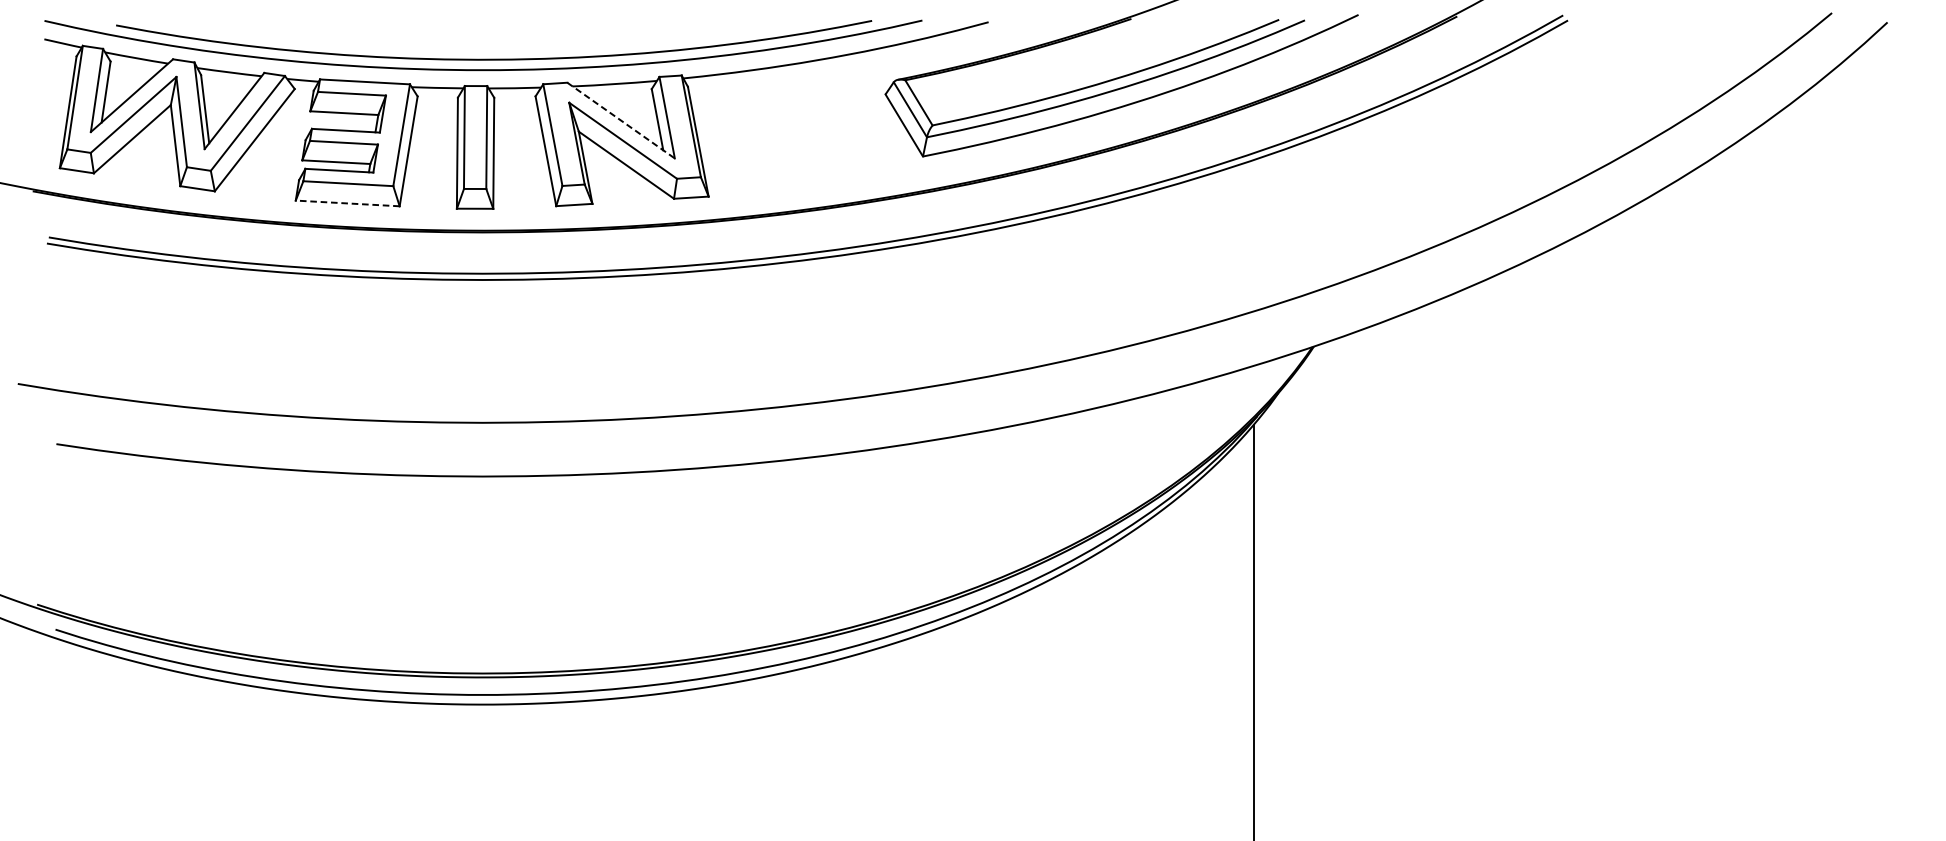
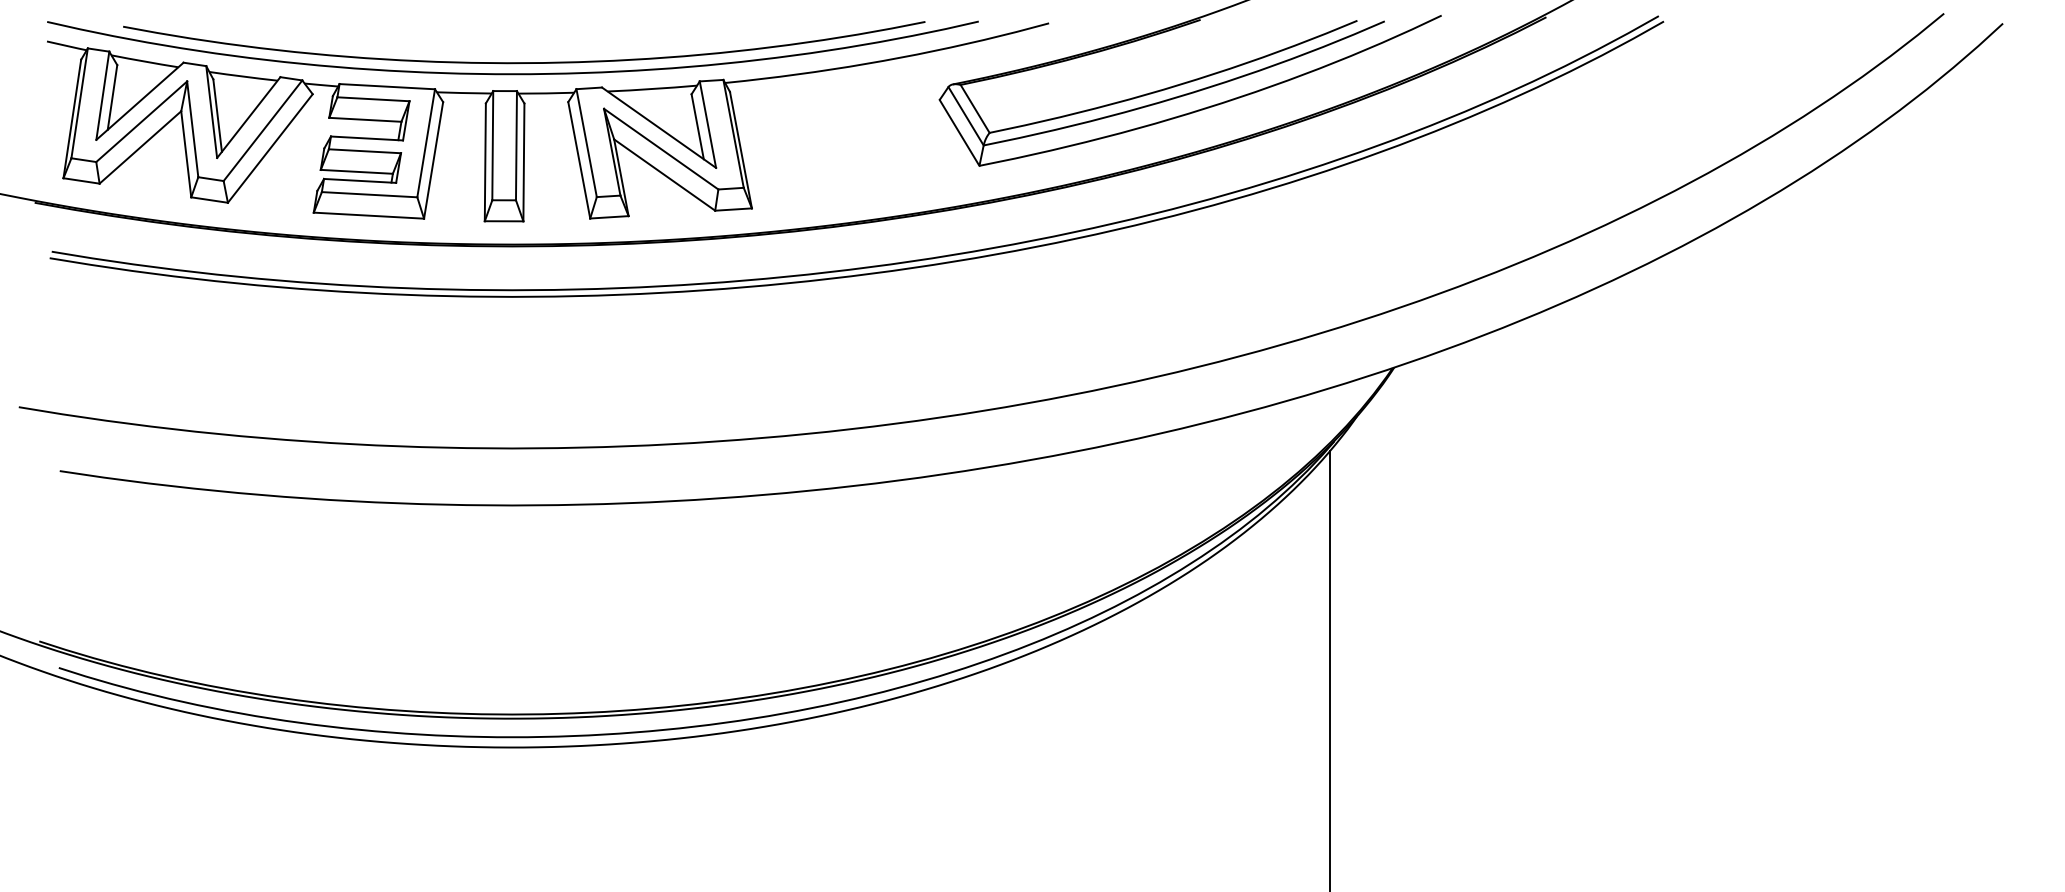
line: (621, 120) -> (659, 127), dashed -> solid
line: (347, 203) -> (368, 215), dashed -> solid

